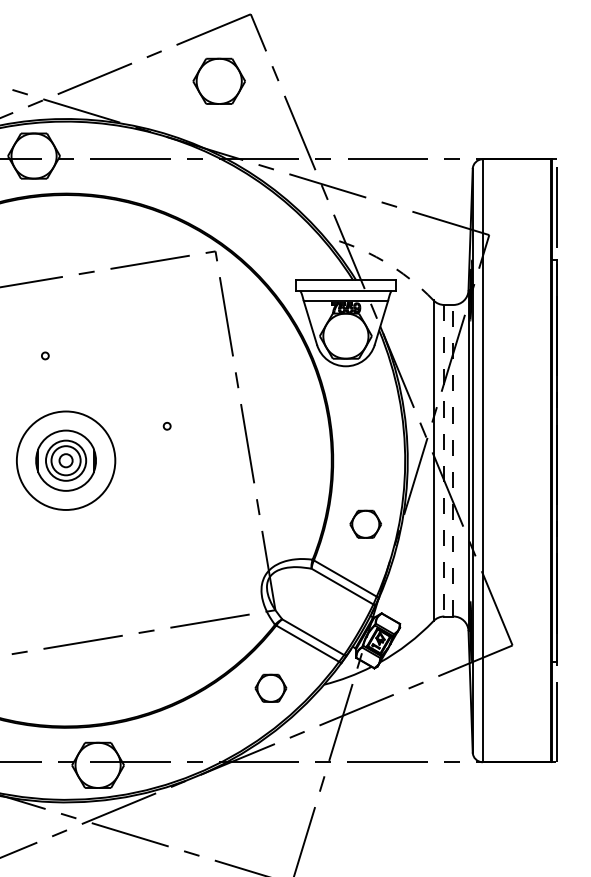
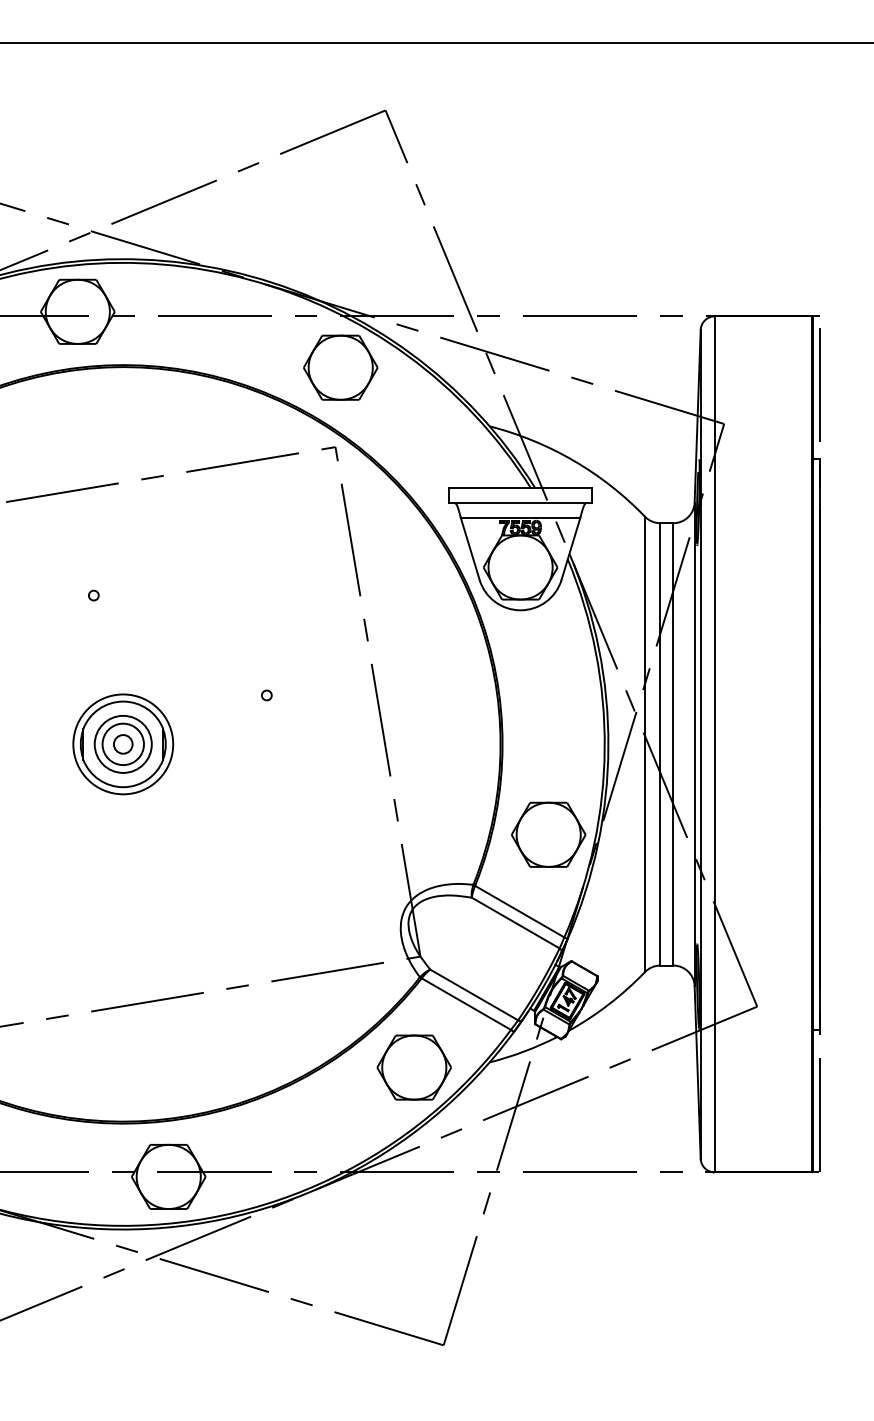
part: (219, 81) -> (340, 367), moved
arc: (383, 260) -> (573, 460), dashed -> solid
circle: (66, 460) -> (123, 744), size x0.71
line: (444, 460) -> (660, 744), dashed -> solid
line: (453, 460) -> (673, 743), dashed -> solid
part: (365, 524) -> (548, 834), size x1.67
part: (270, 688) -> (413, 1067), size x1.67

